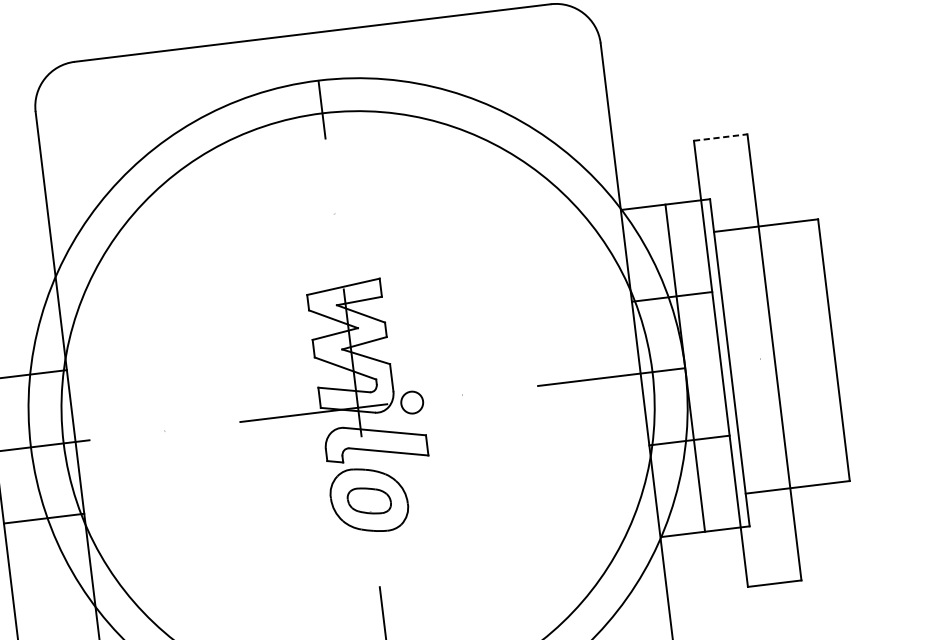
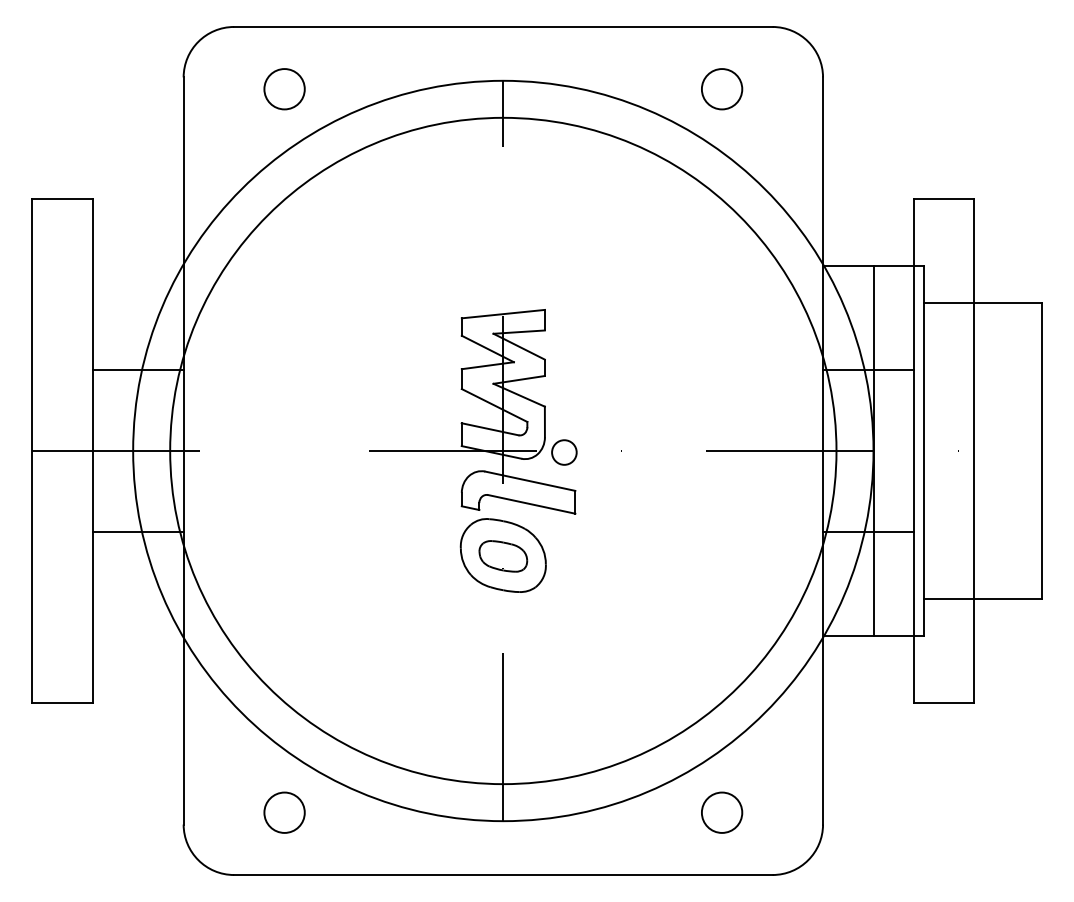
circle: (513, 64) -> (722, 89), added
circle: (126, 111) -> (284, 89), added
line: (720, 137) -> (944, 198), dashed -> solid

